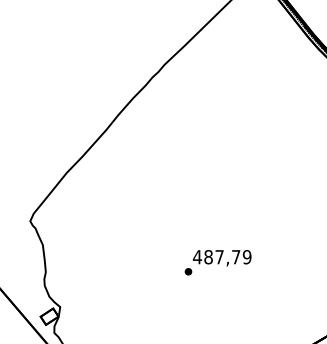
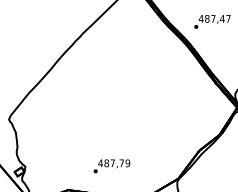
text: (217, 262) -> (111, 166), moved

